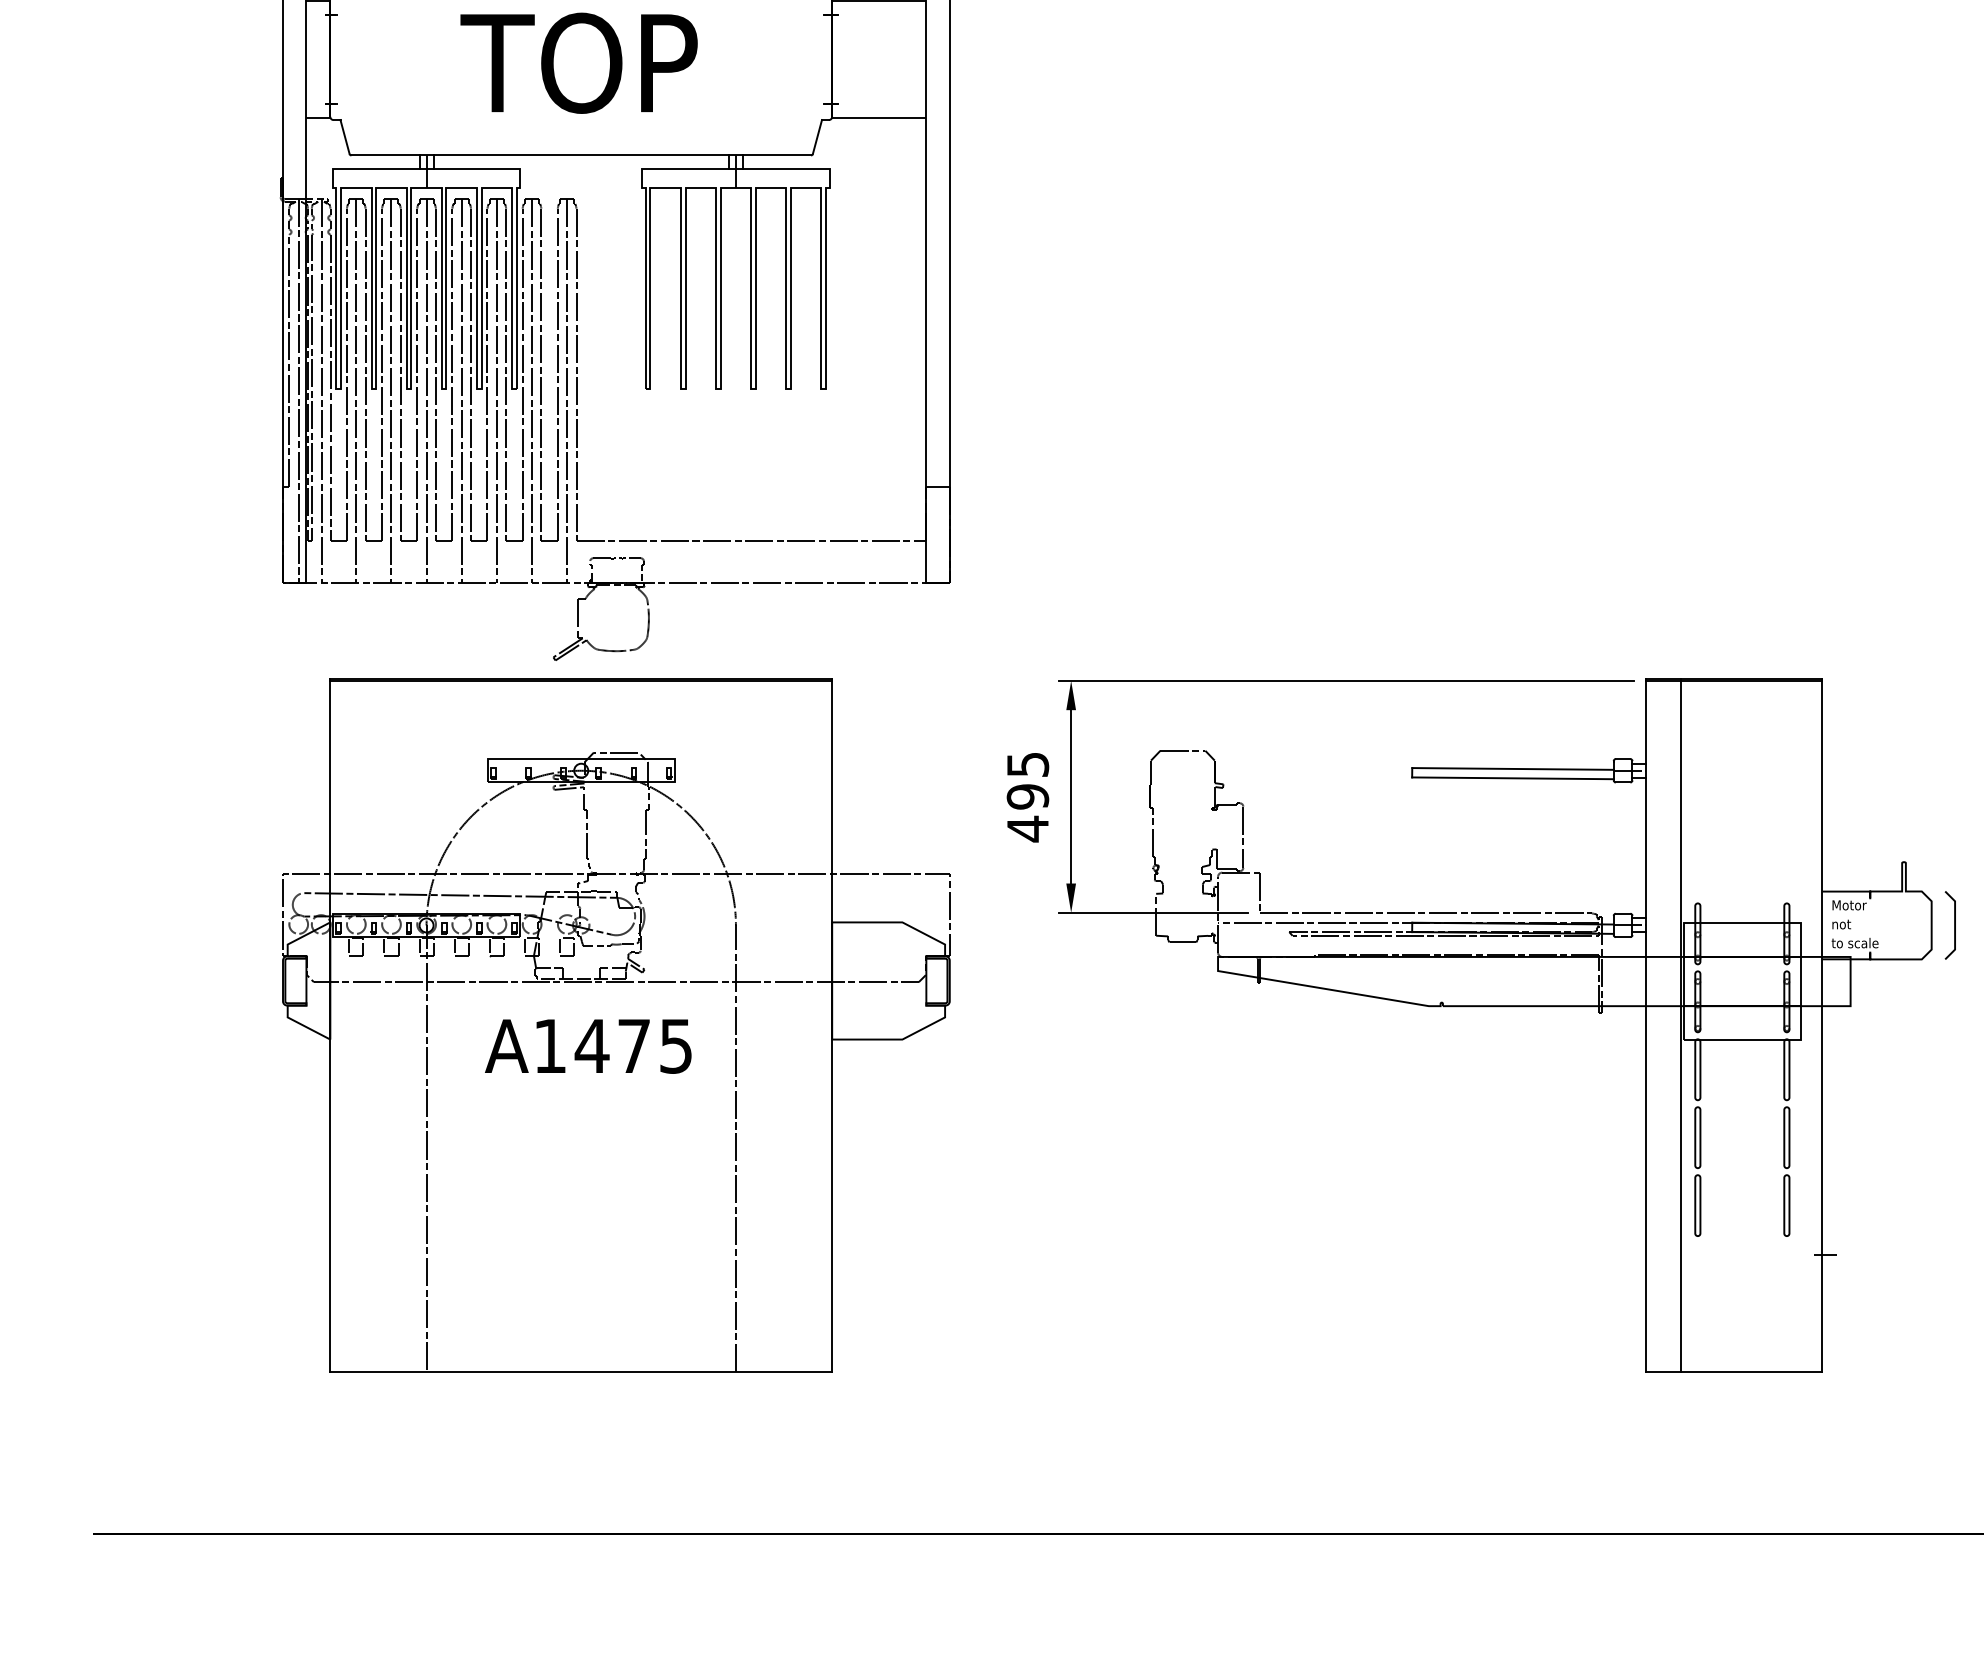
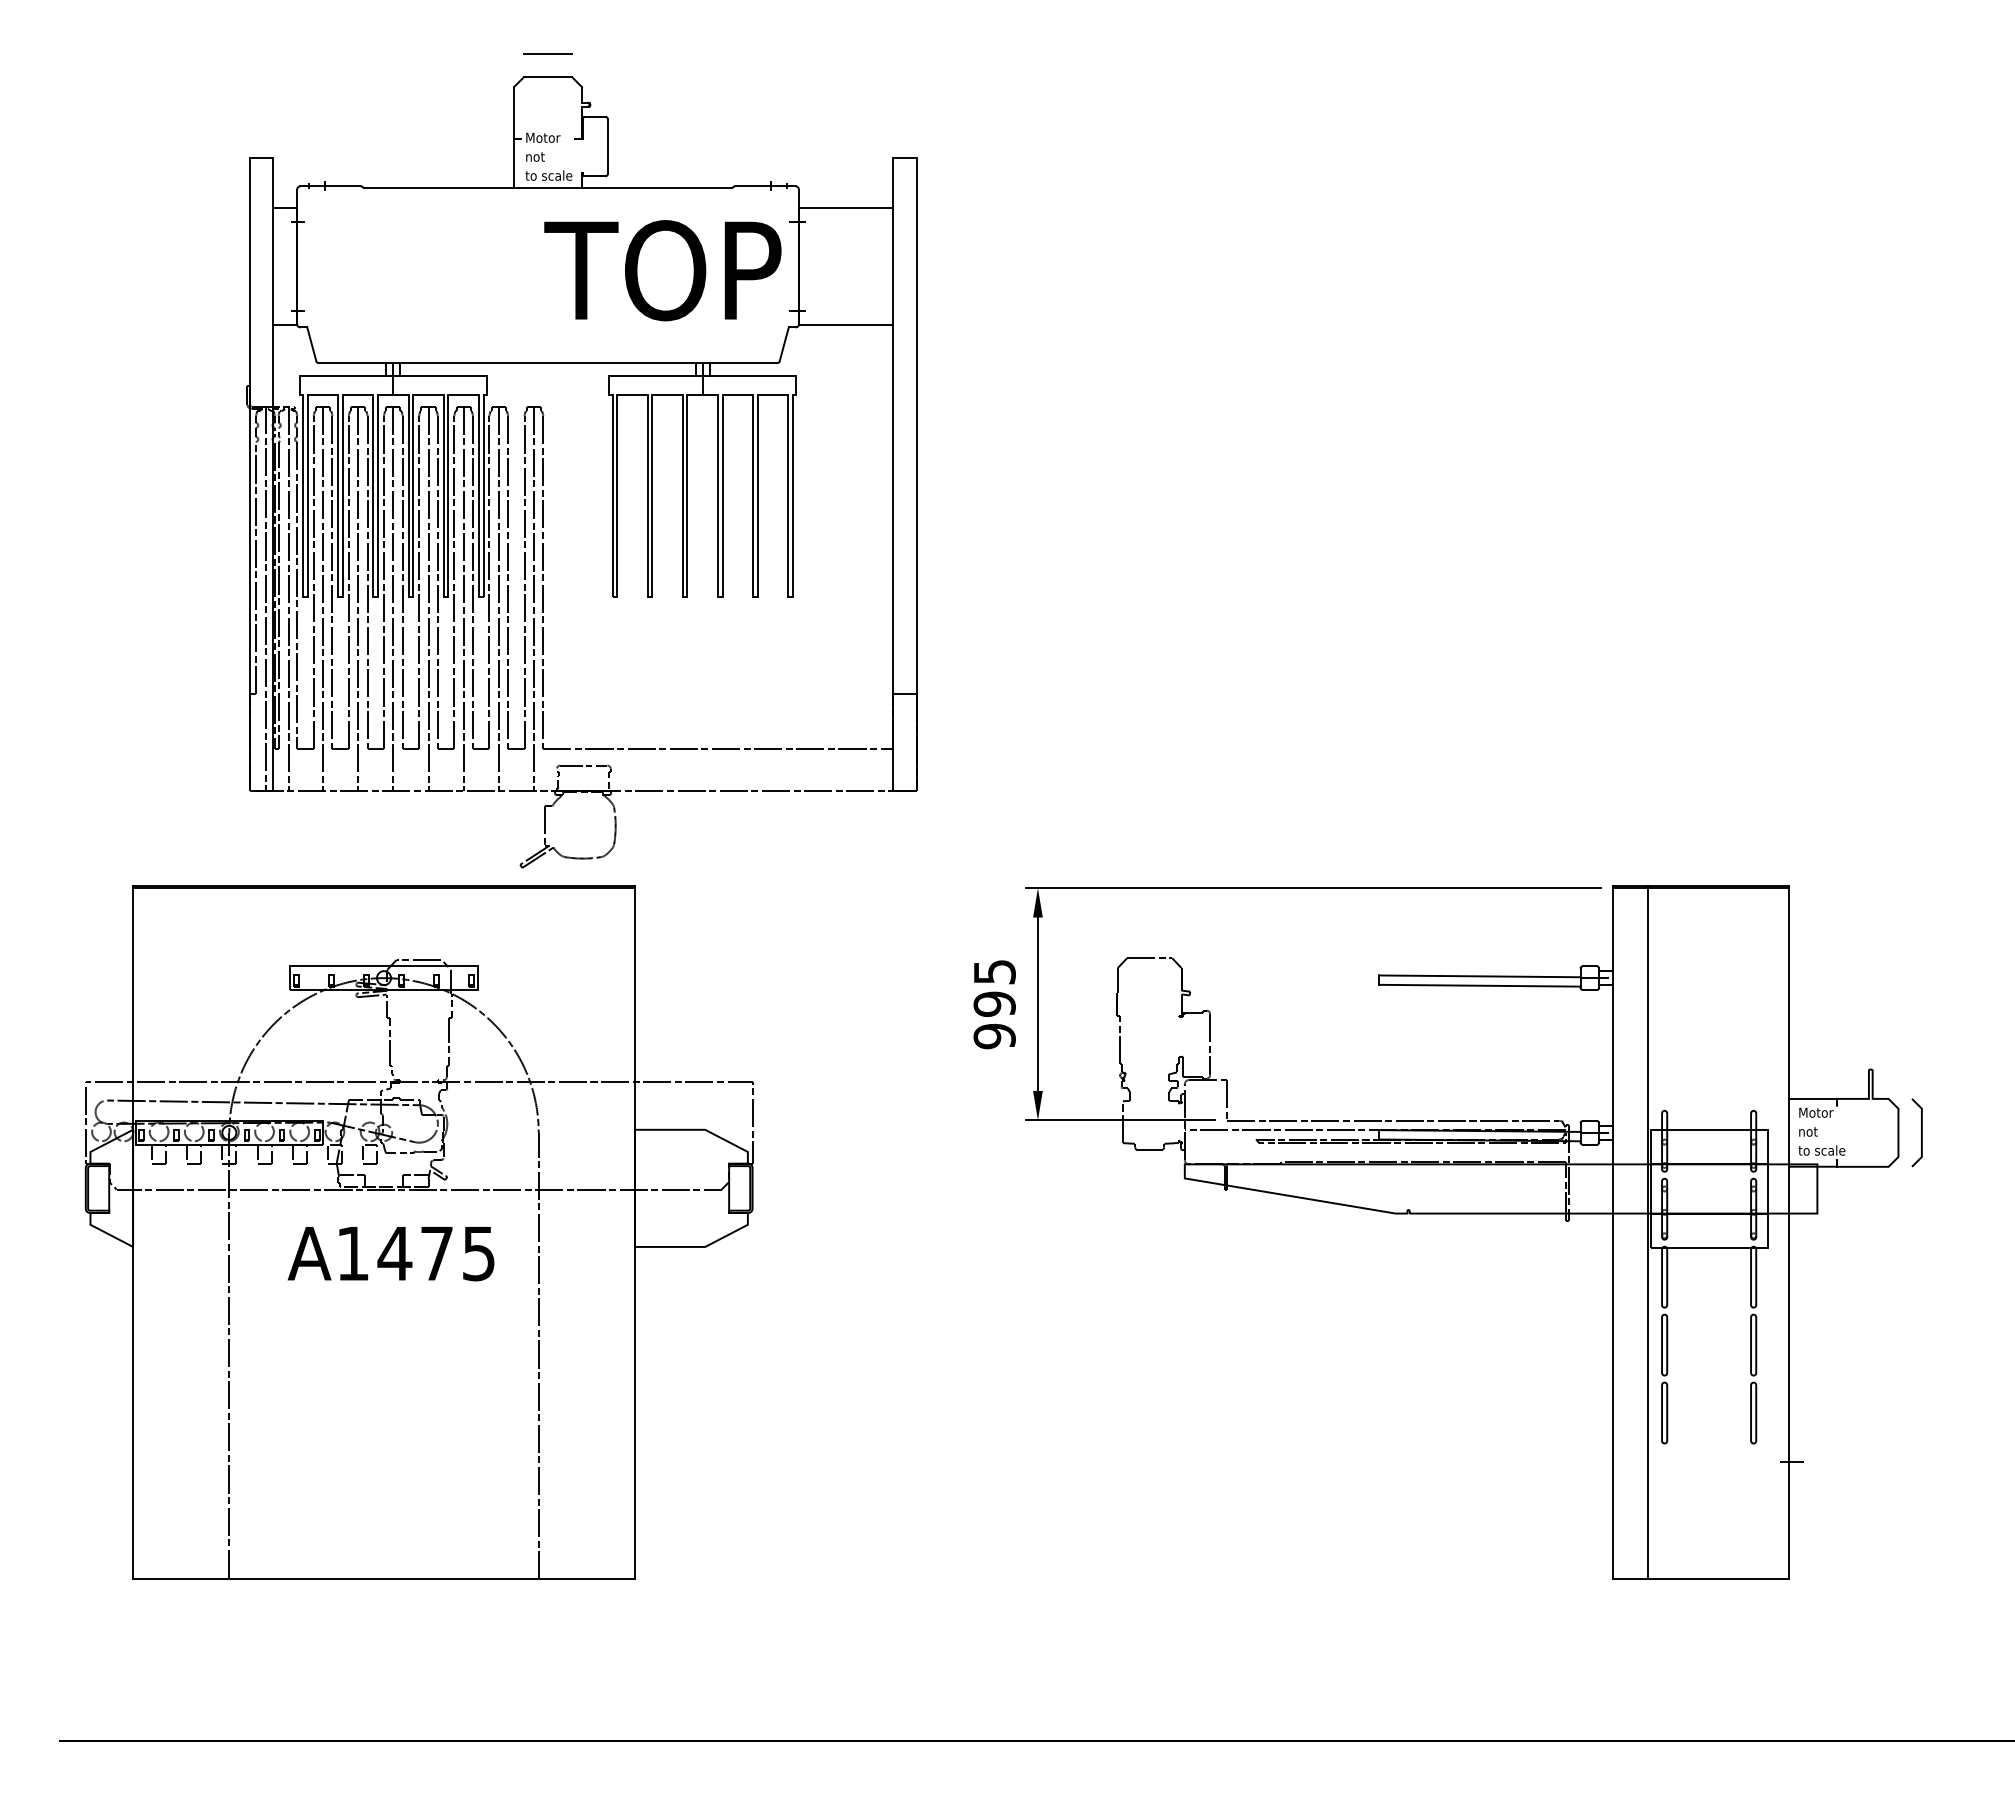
text: (578, 63) -> (662, 270), moved
text: (1027, 829) -> (994, 1036), 495 -> 995
part: (615, 1025) -> (418, 1232), moved

